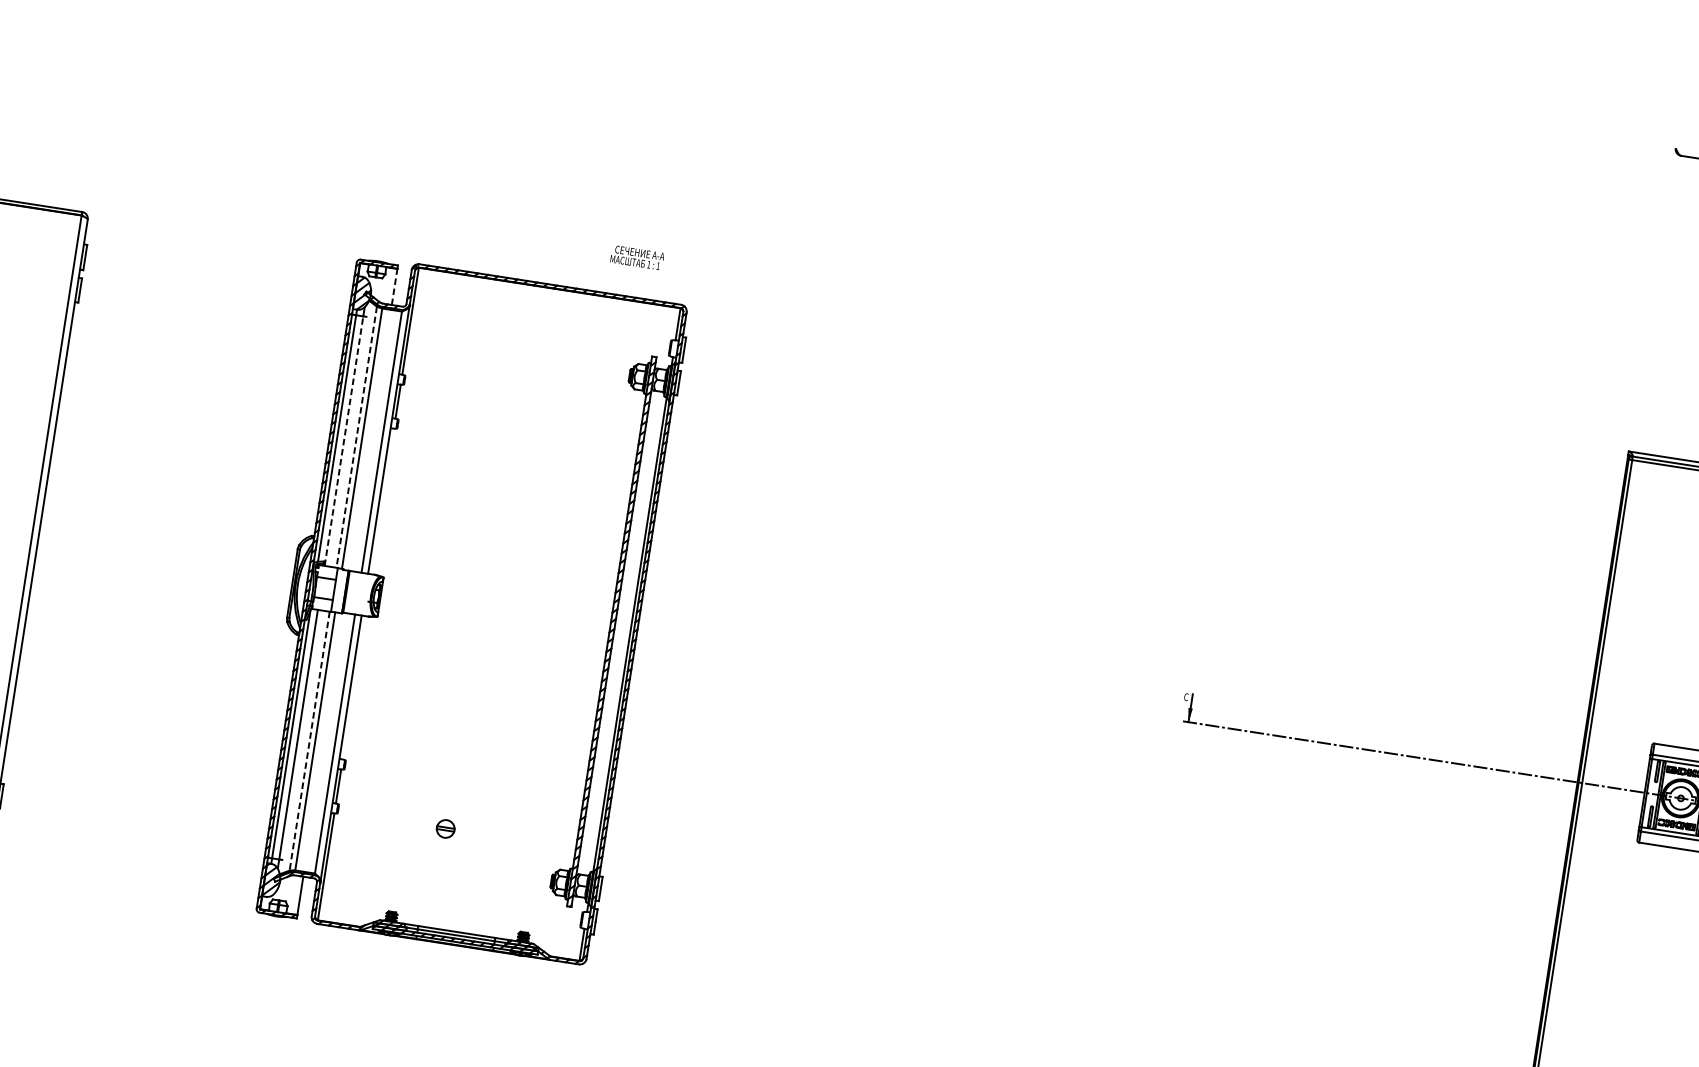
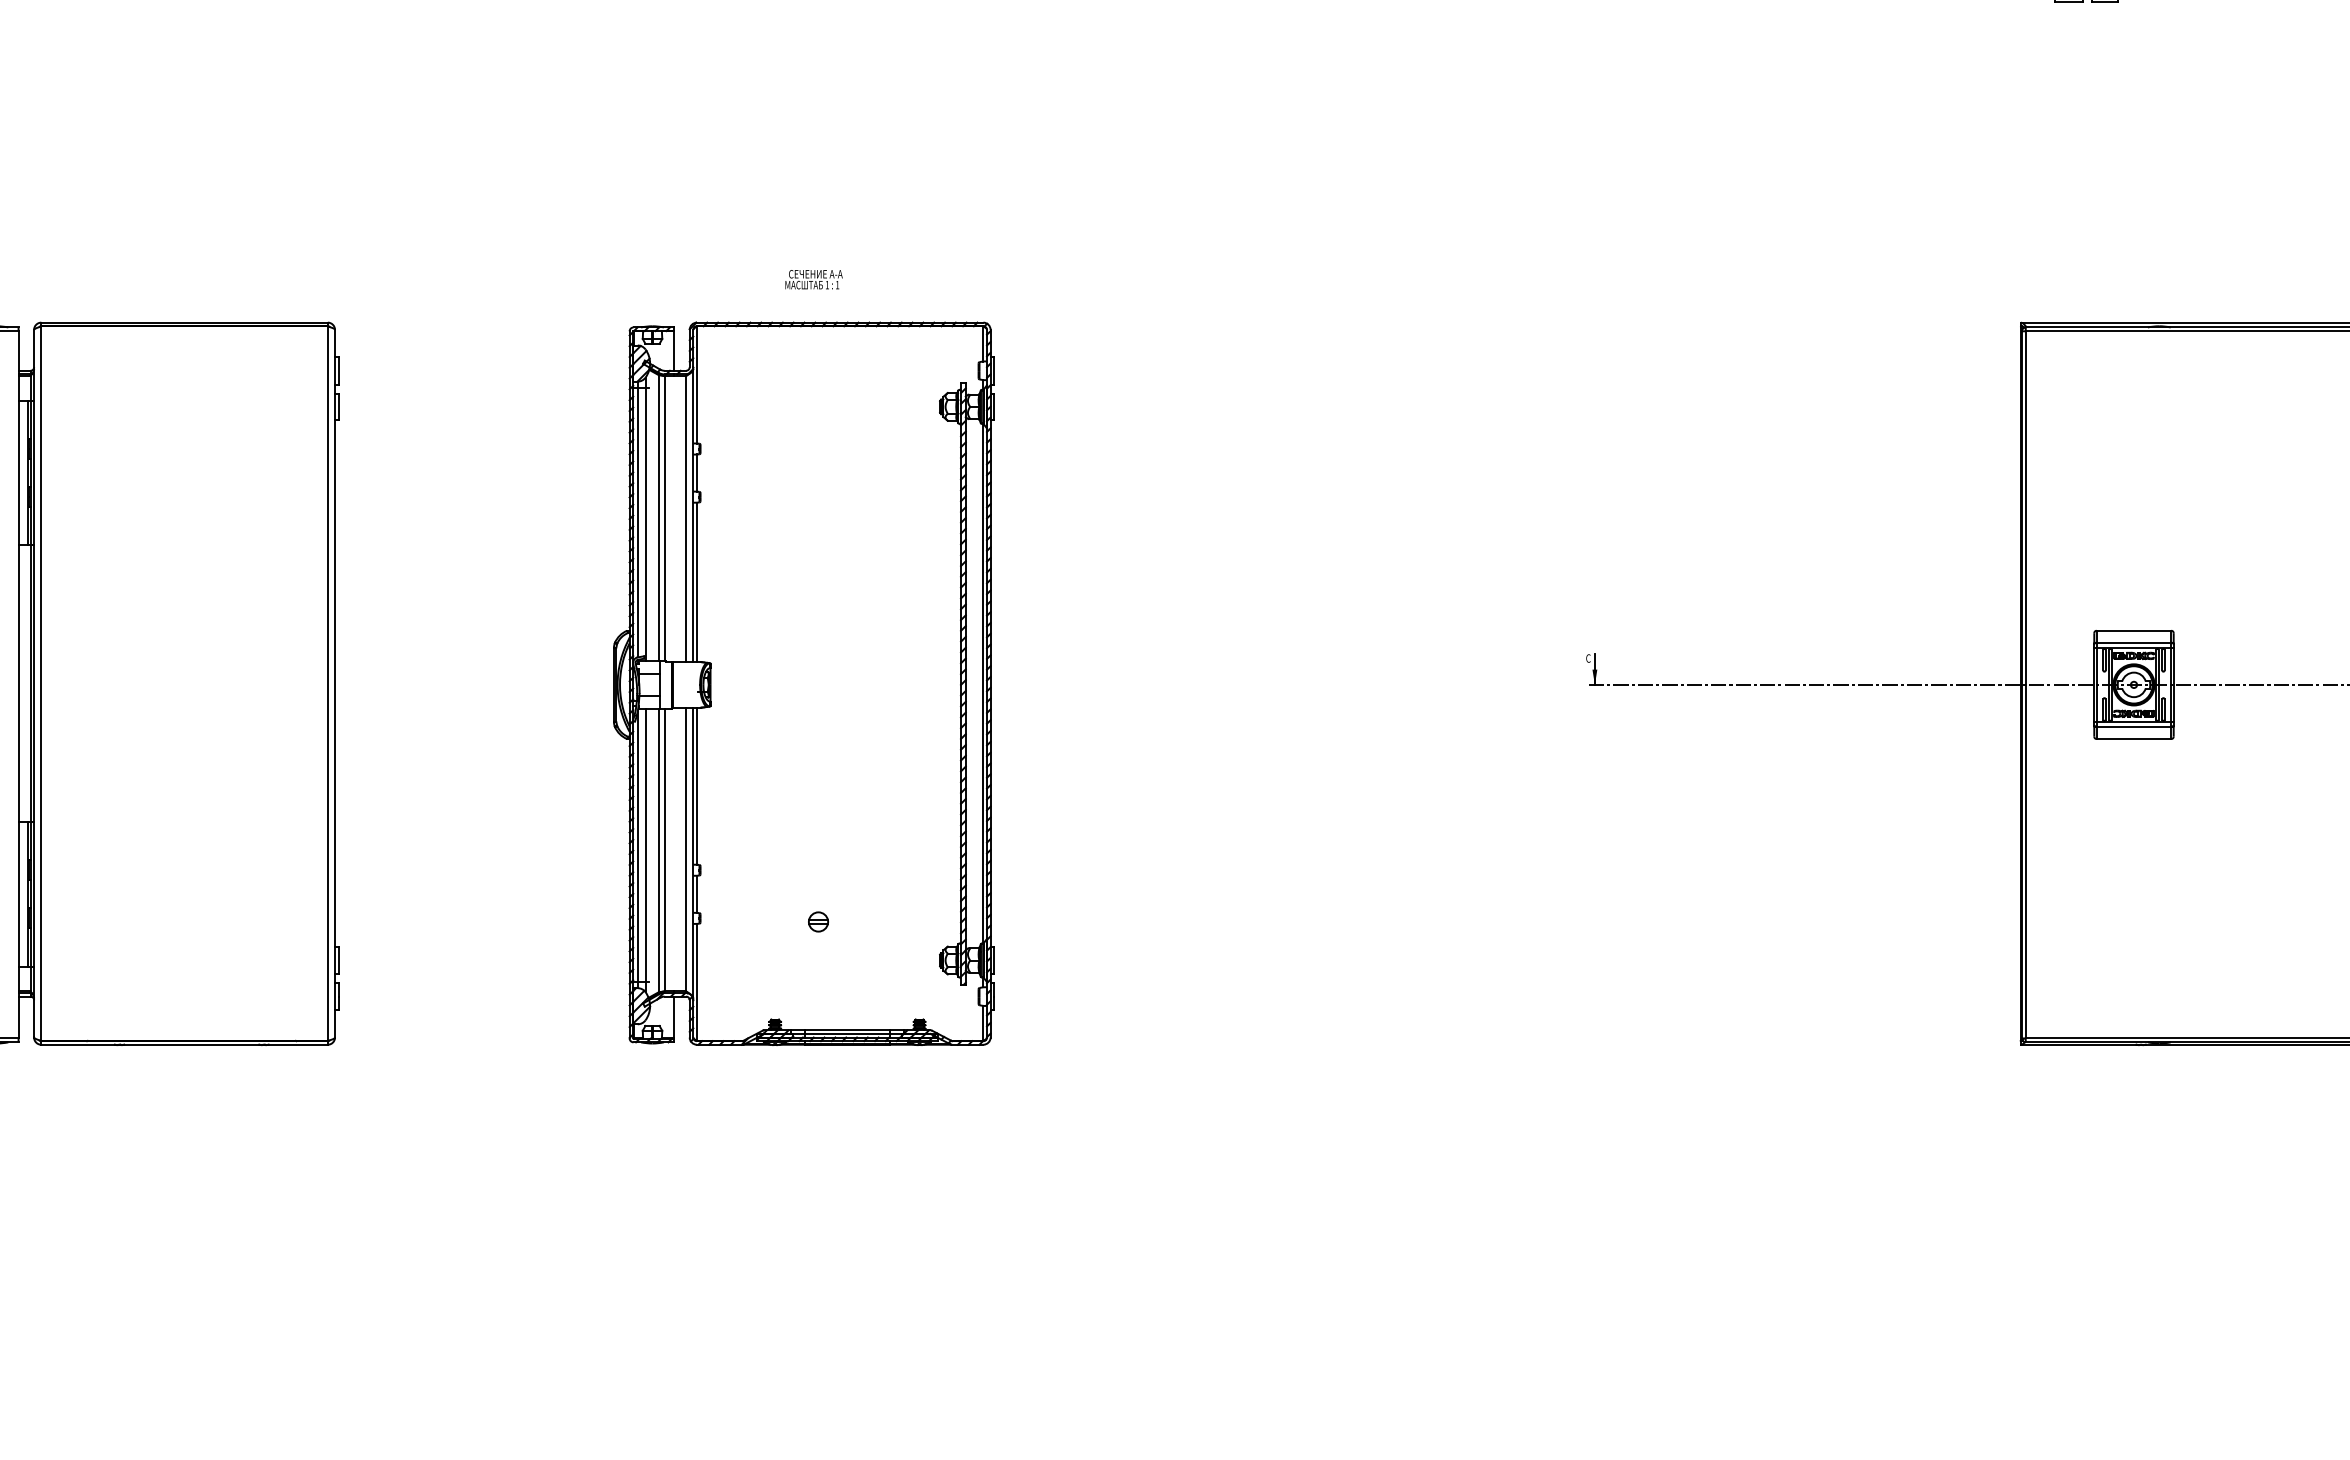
text: (637, 257) -> (813, 279), moved
line: (394, 287) -> (674, 351), dashed -> solid
line: (356, 436) -> (658, 517), dashed -> solid
line: (343, 441) -> (645, 524), dashed -> solid
line: (382, 501) -> (696, 582), added
line: (353, 687) -> (696, 785), added
line: (309, 741) -> (658, 850), dashed -> solid

